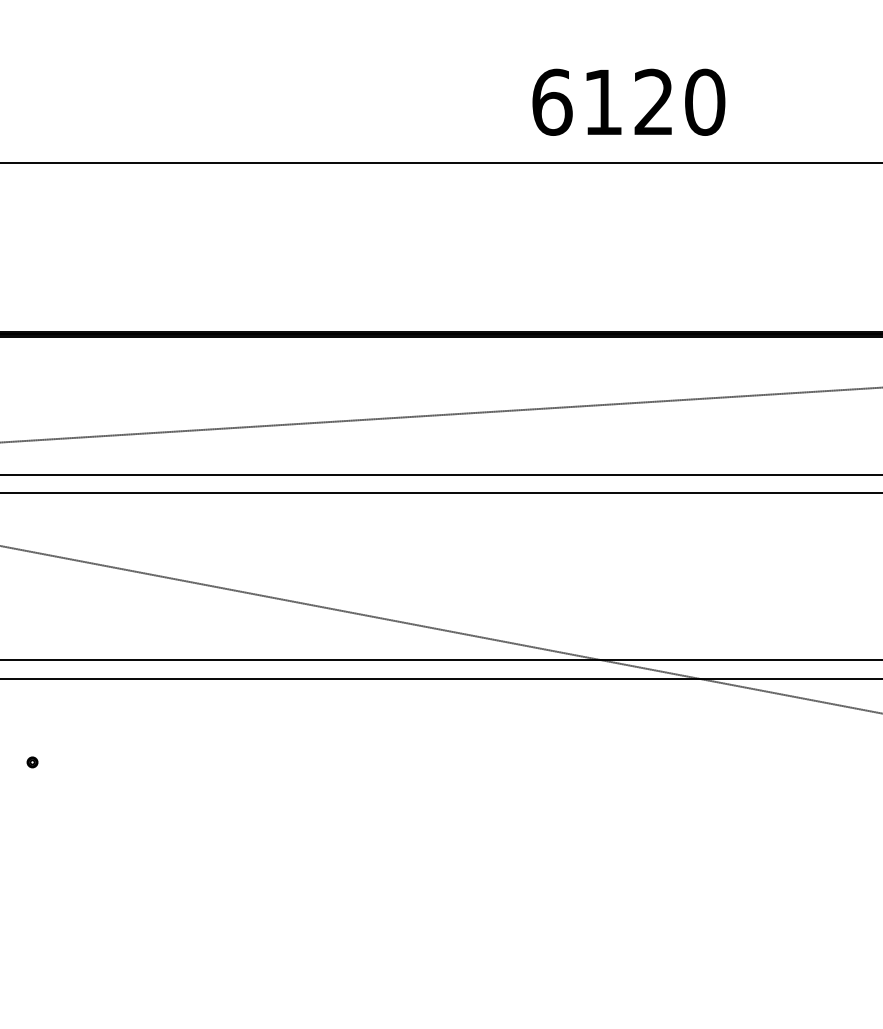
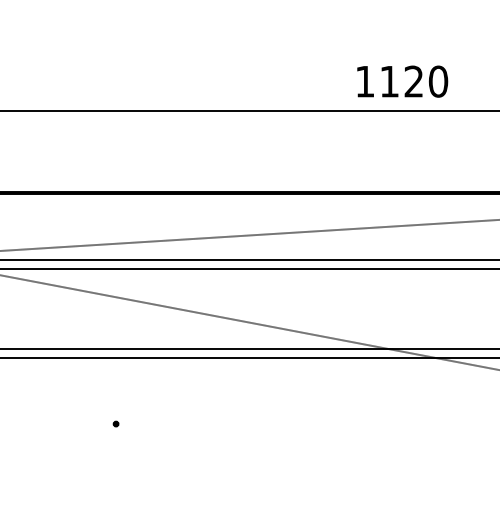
text: (550, 101) -> (364, 81), 6120 -> 1120
part: (31, 761) -> (115, 423), moved

